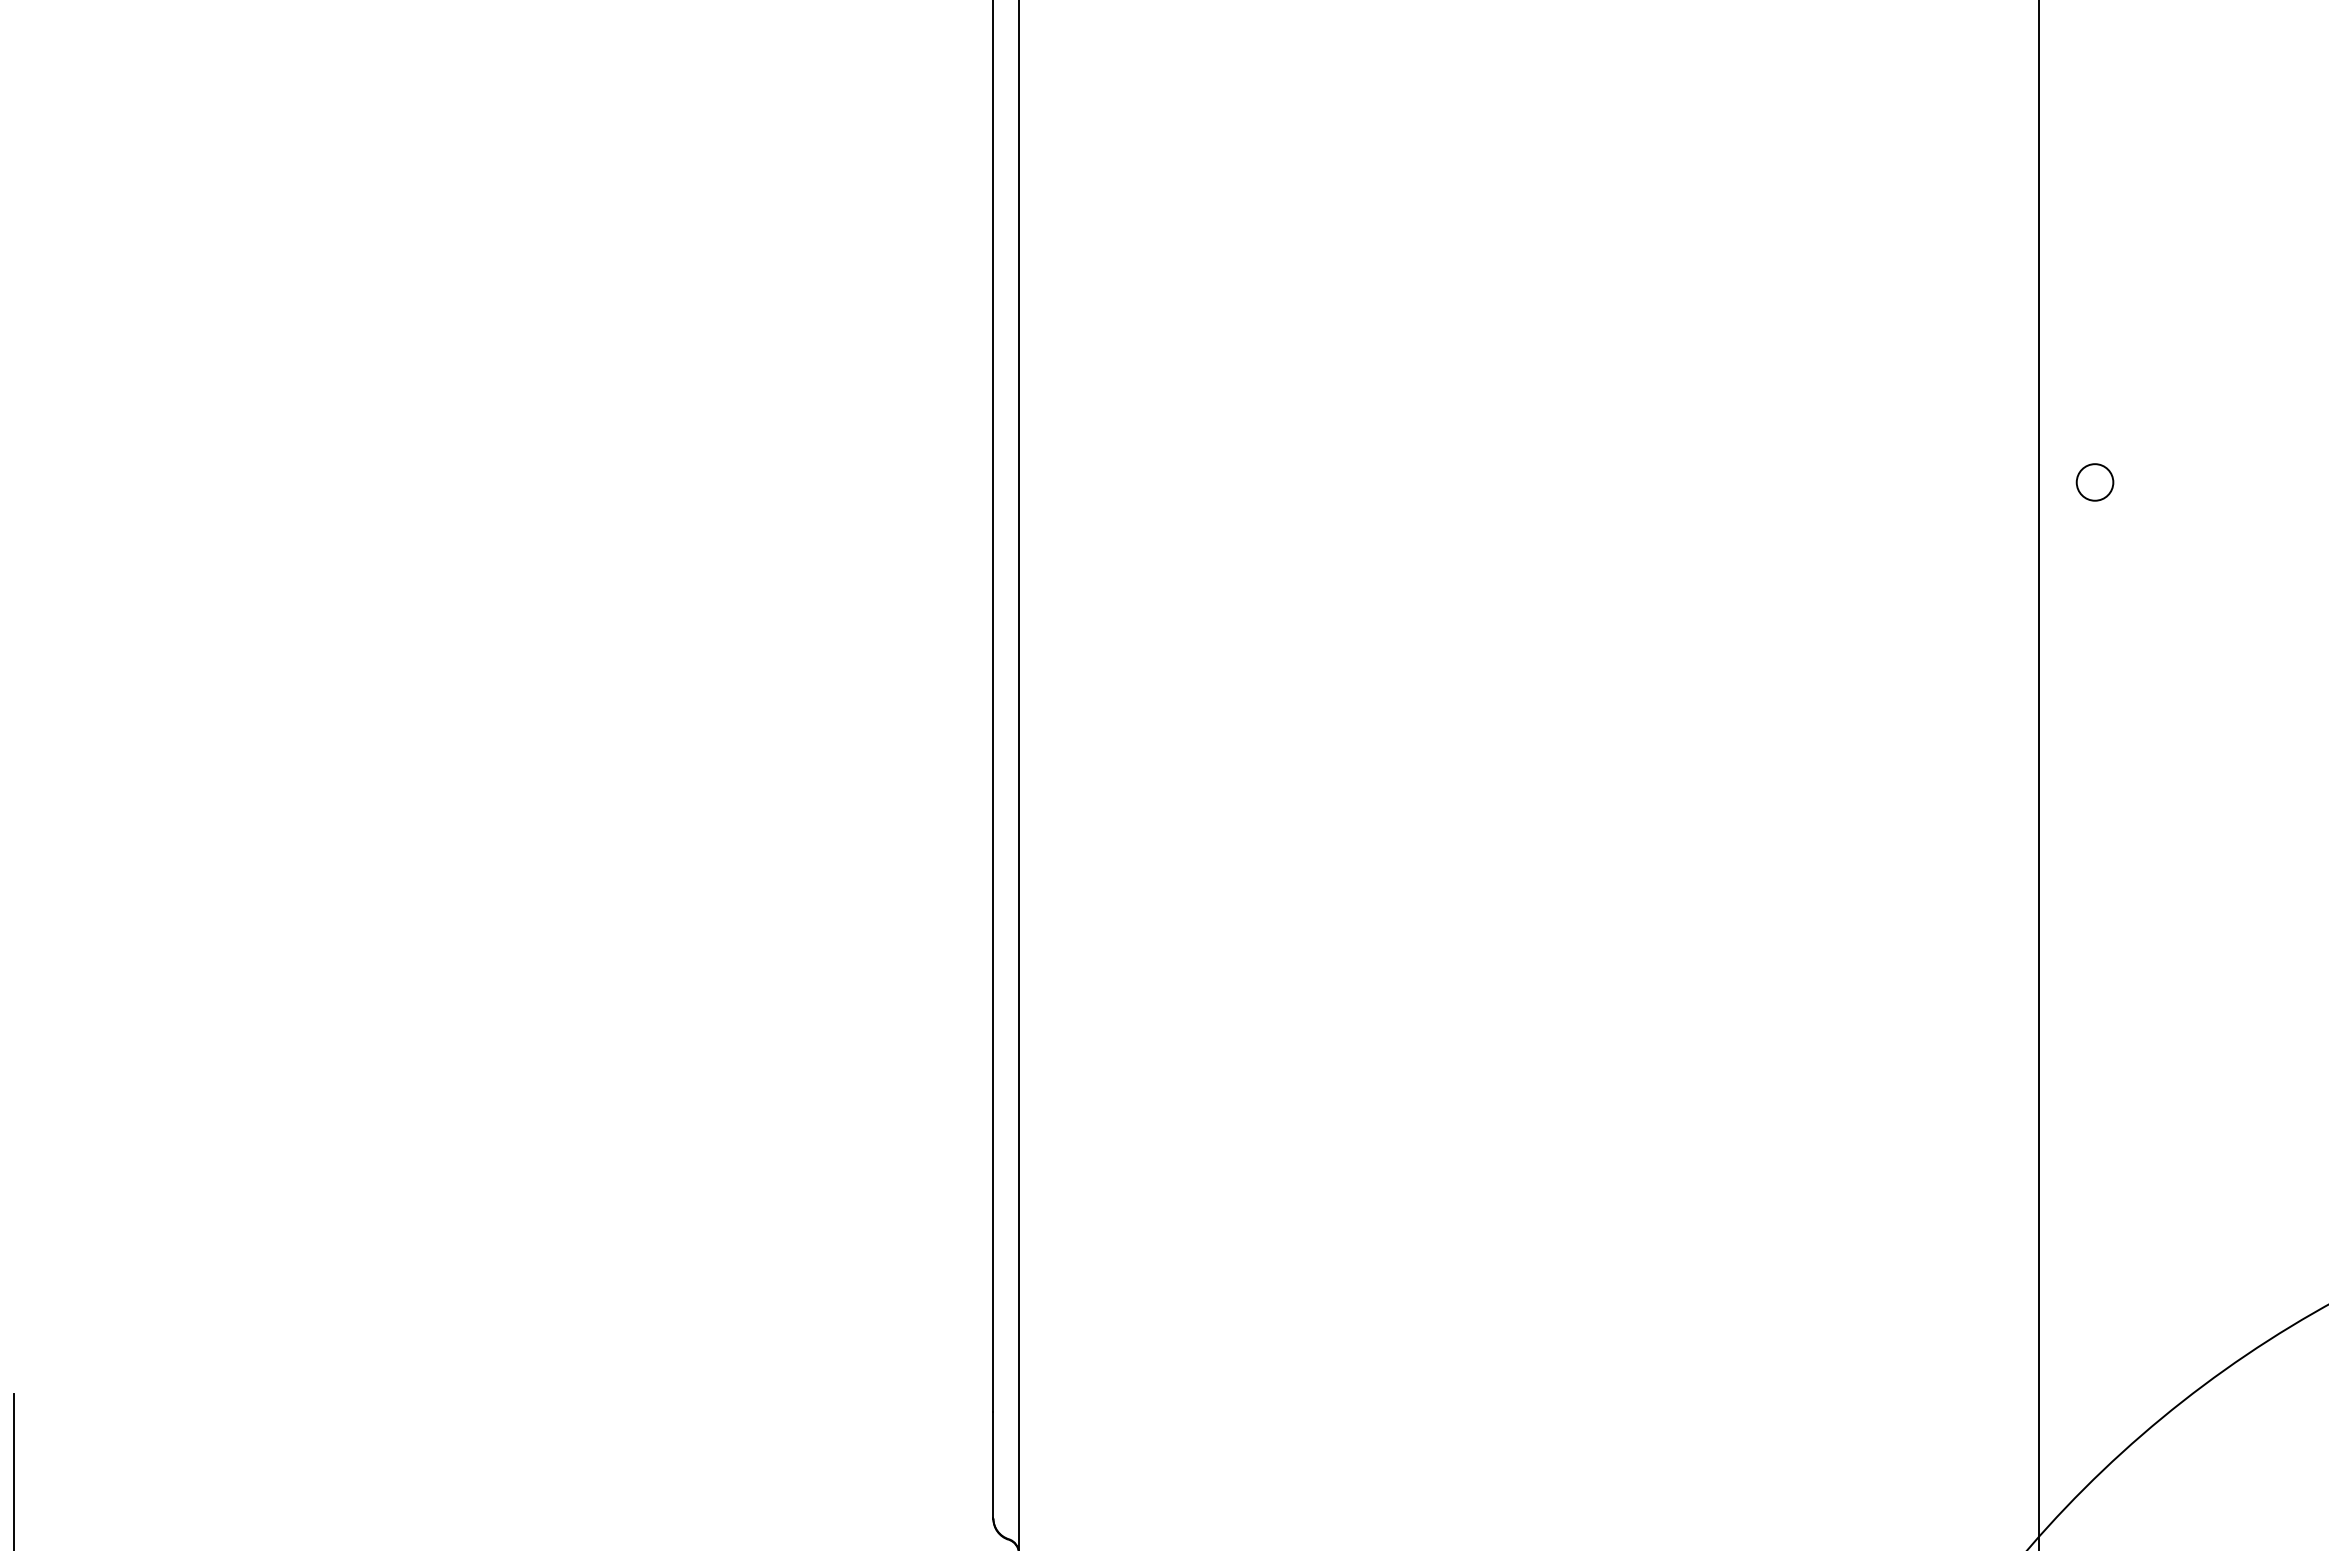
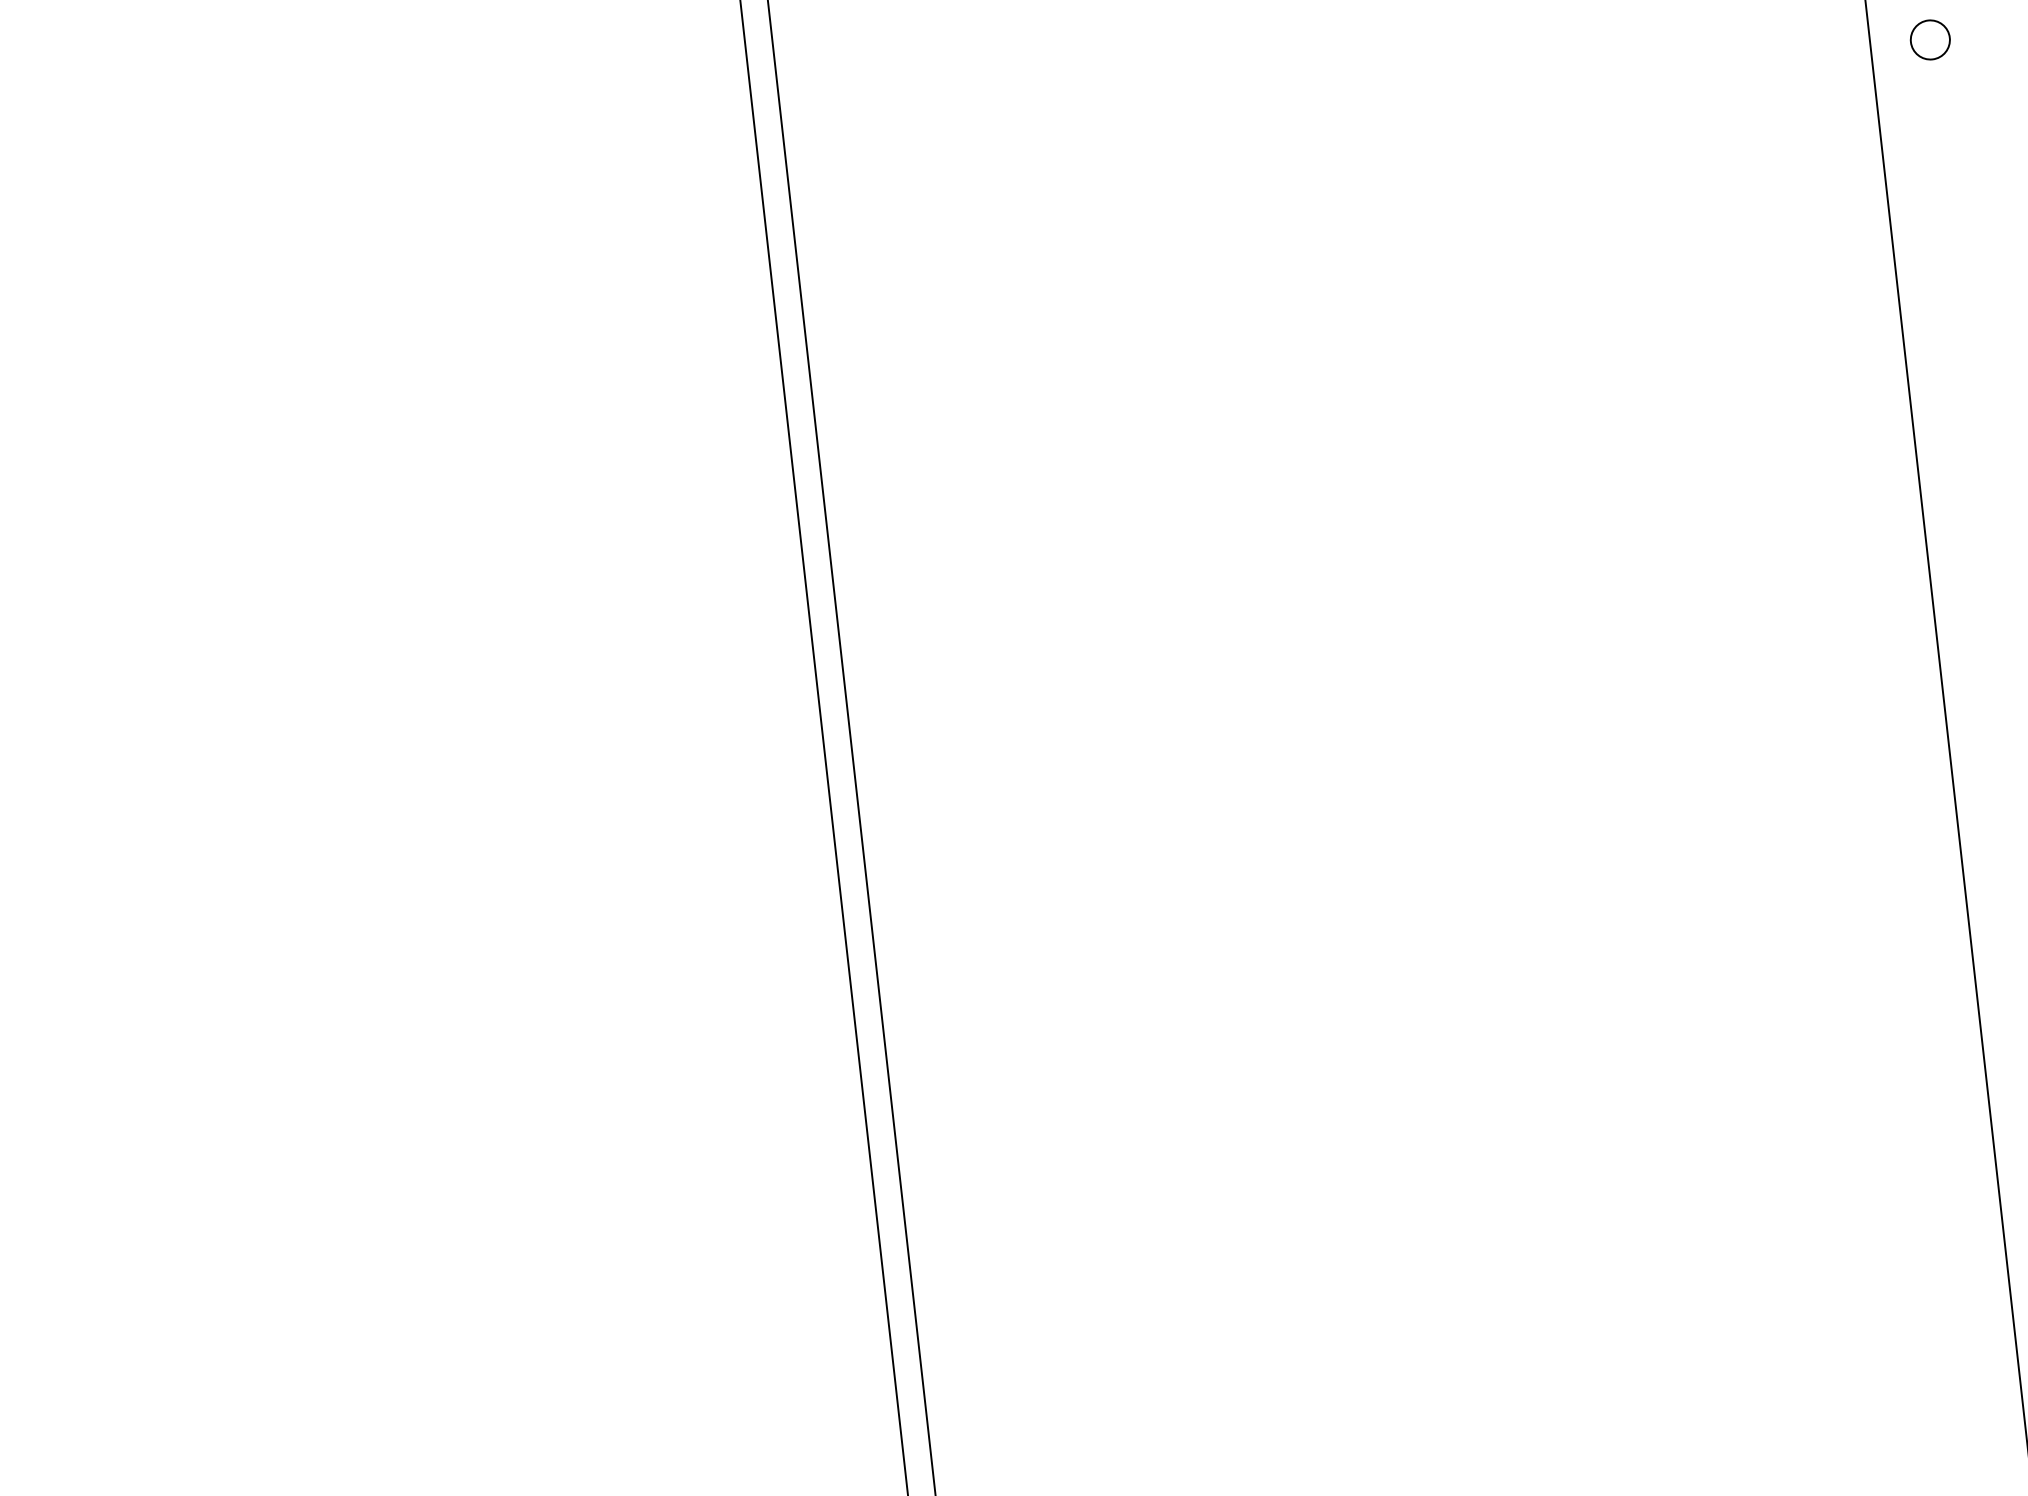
circle: (2094, 482) -> (1929, 40), moved

